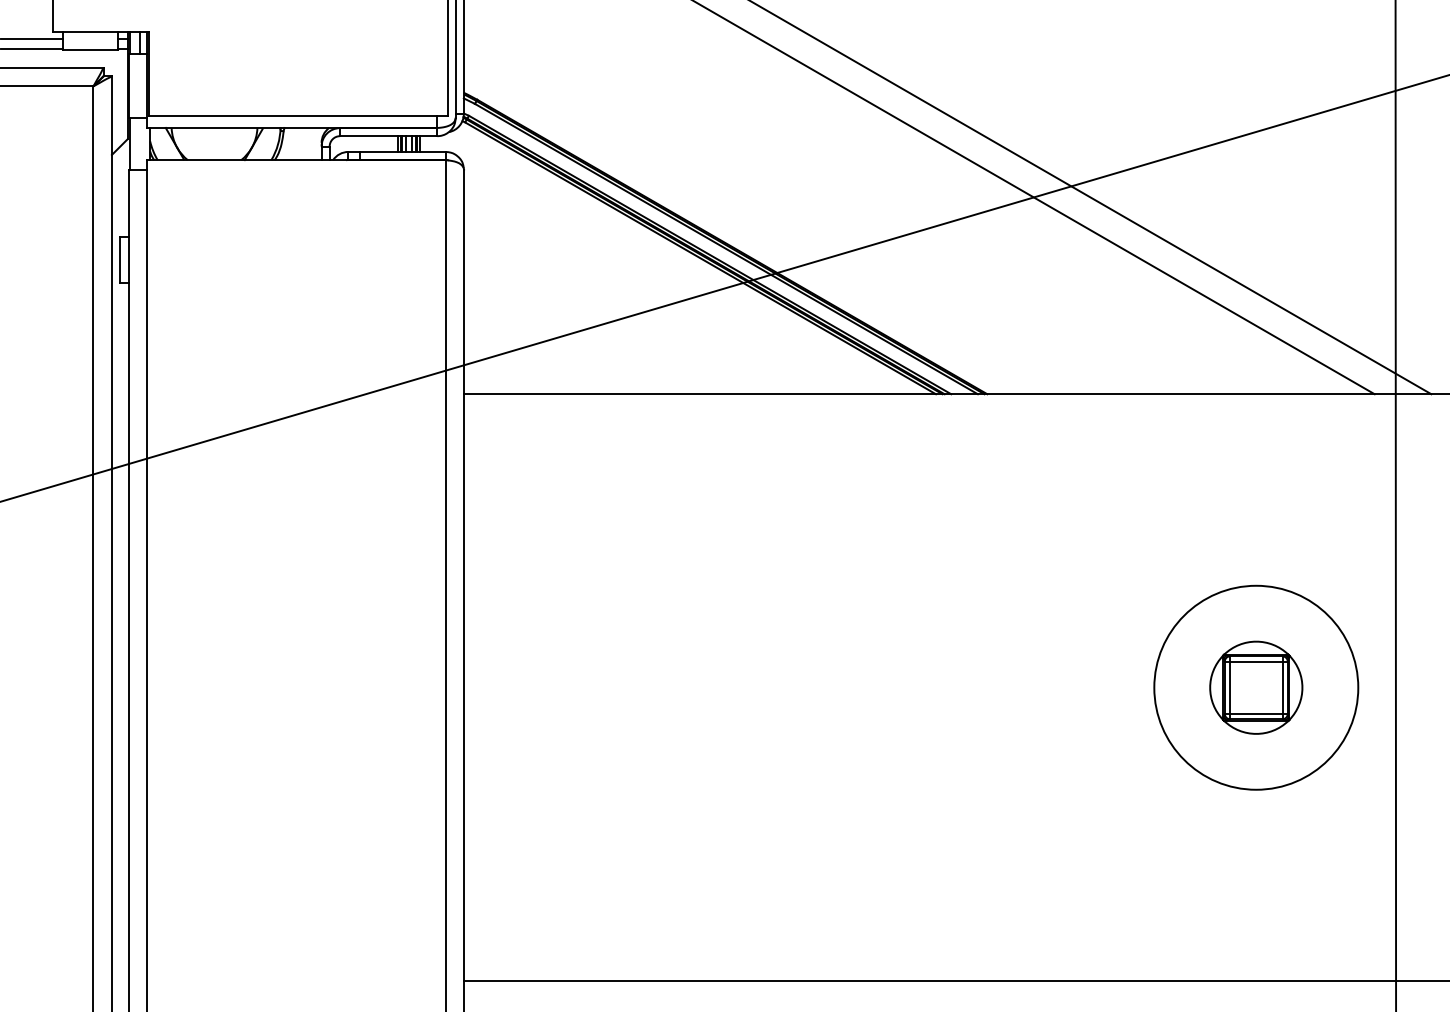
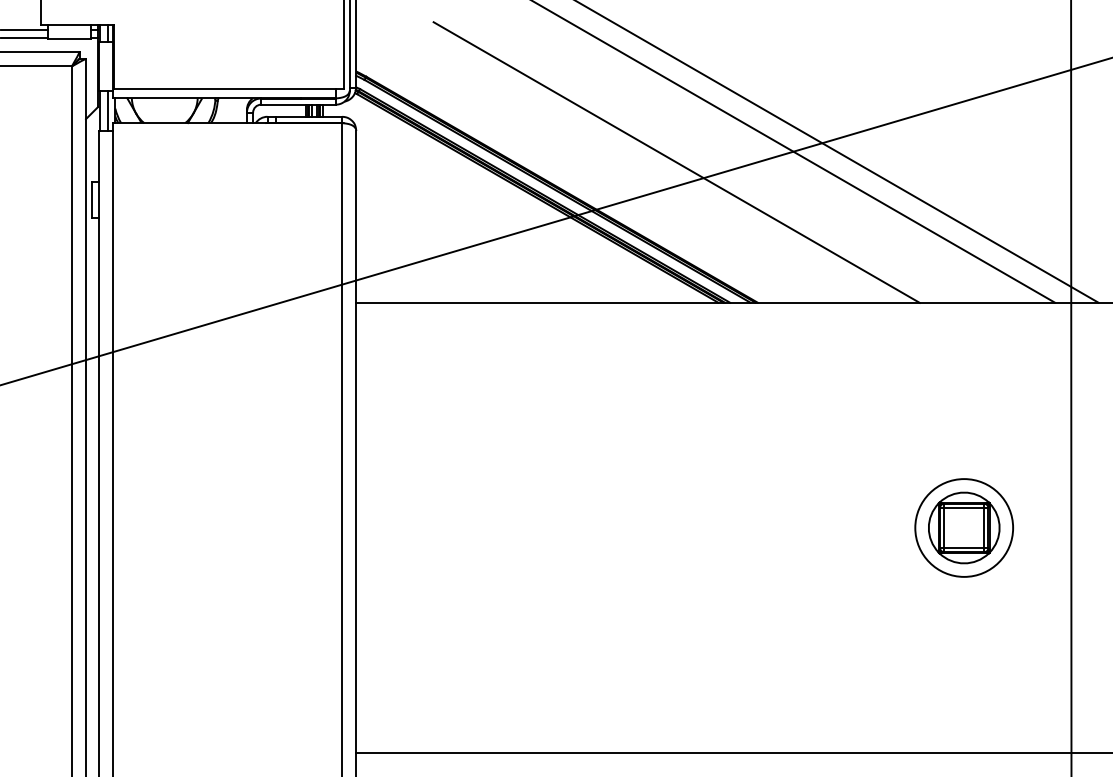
line: (140, 143) -> (107, 110), added
line: (881, 211) -> (676, 162), added
circle: (1256, 687) -> (964, 527), size x0.62

